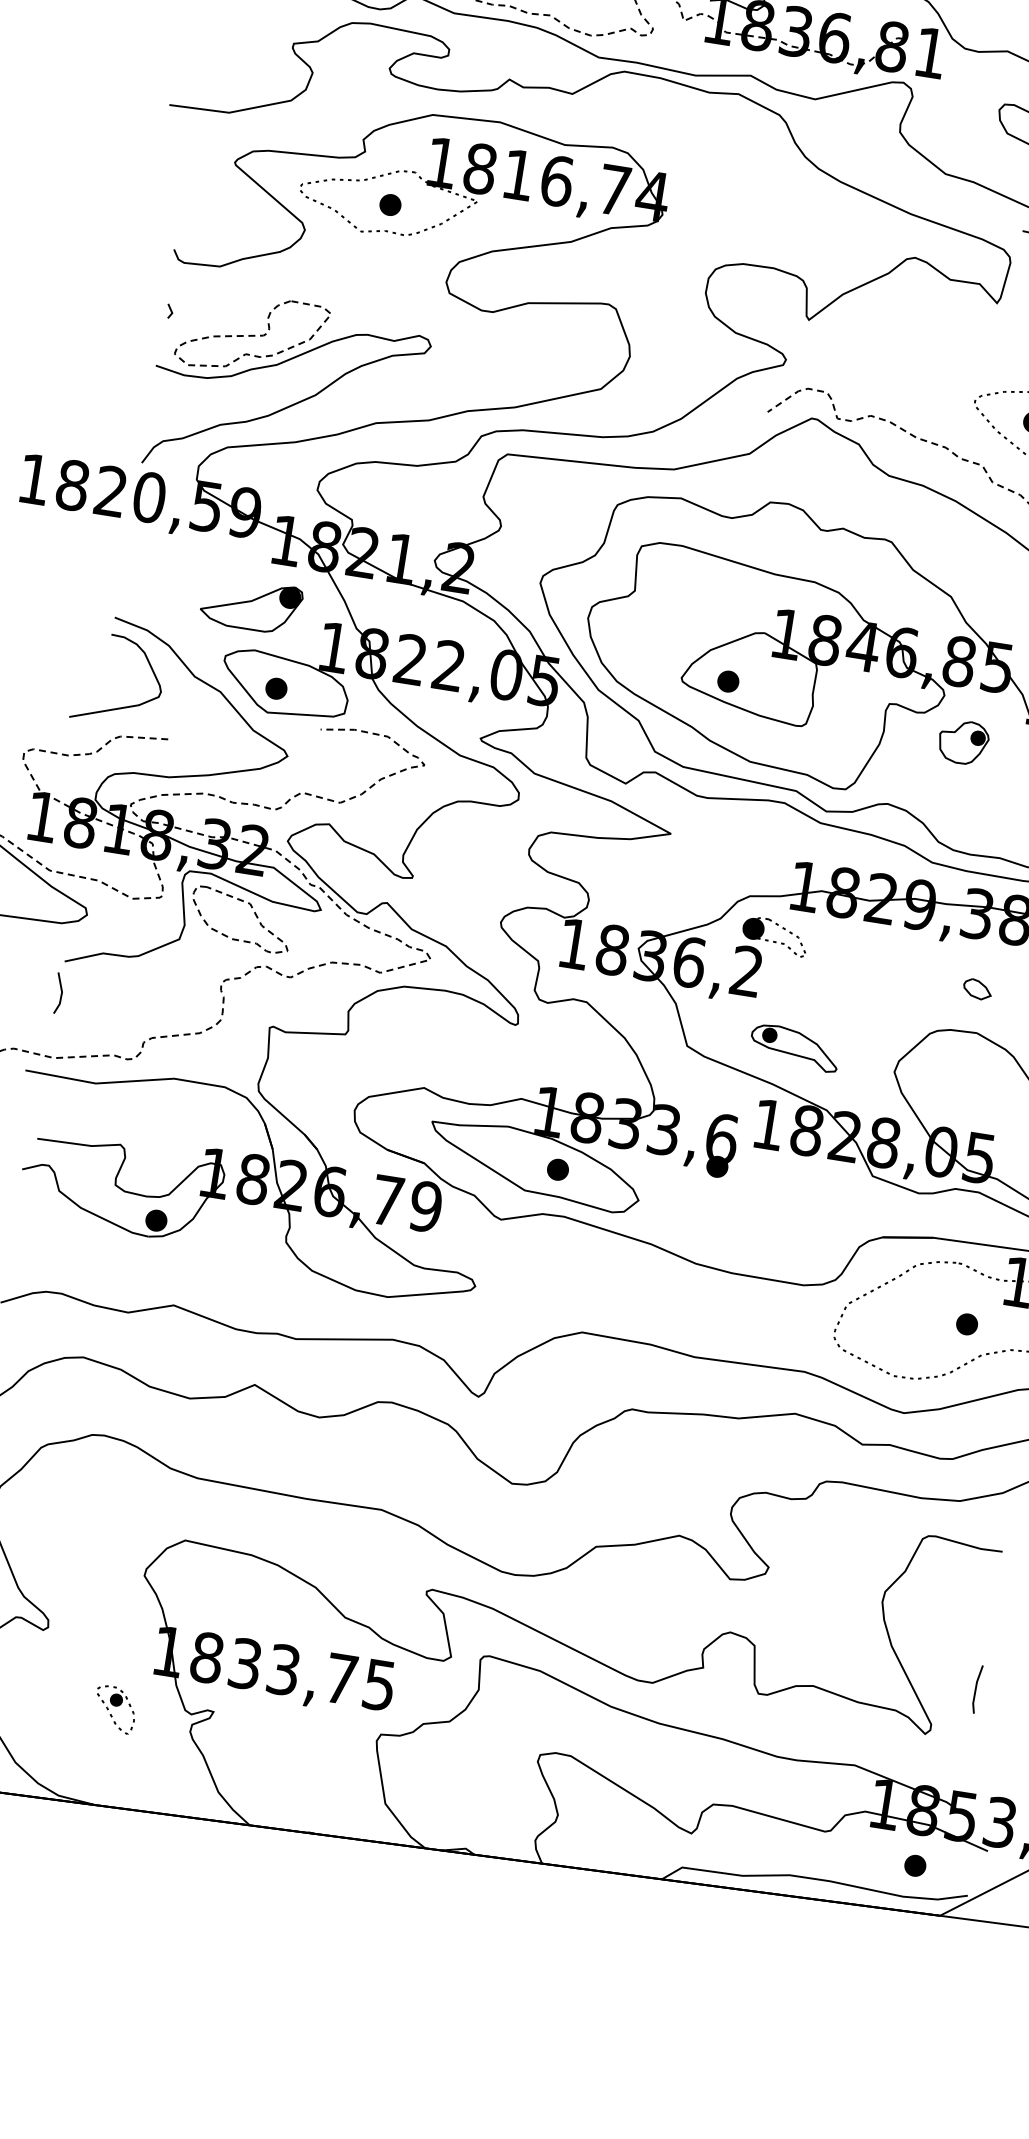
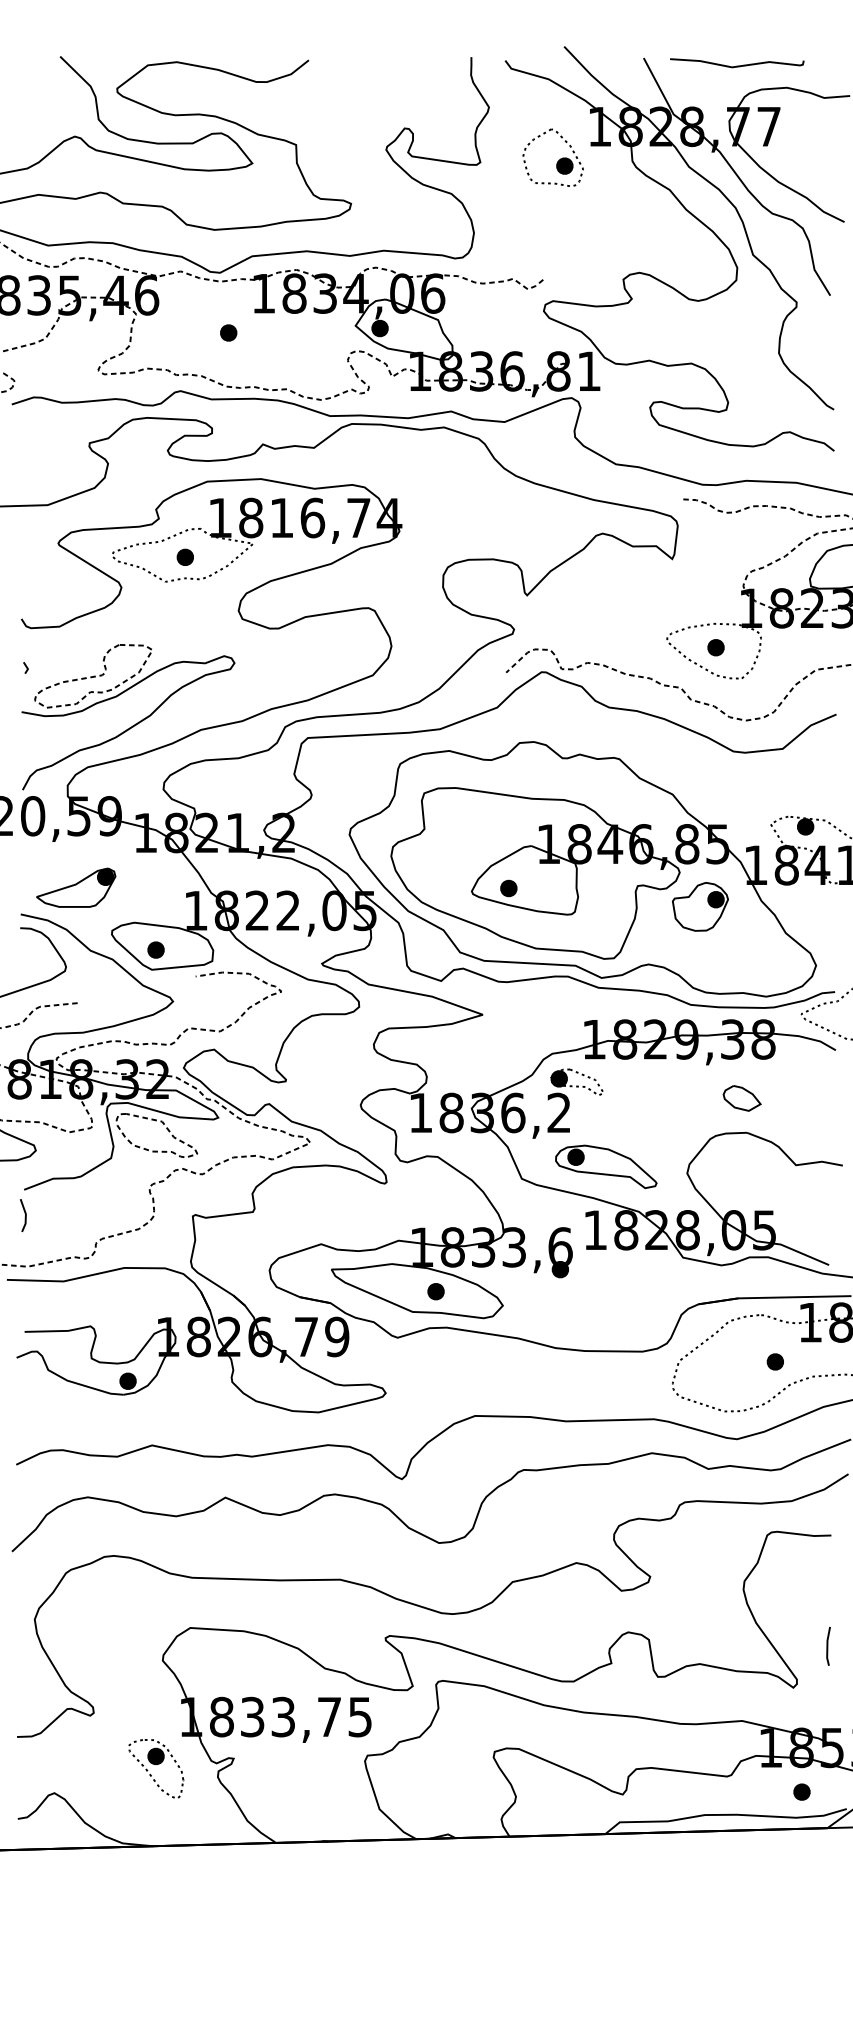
part: (251, 604) -> (76, 887), moved
part: (963, 741) -> (700, 906), size x1.43
part: (976, 989) -> (741, 1098), size x1.67
part: (795, 1047) -> (606, 1166), size x1.43
part: (115, 1708) -> (156, 1768), size x1.67

